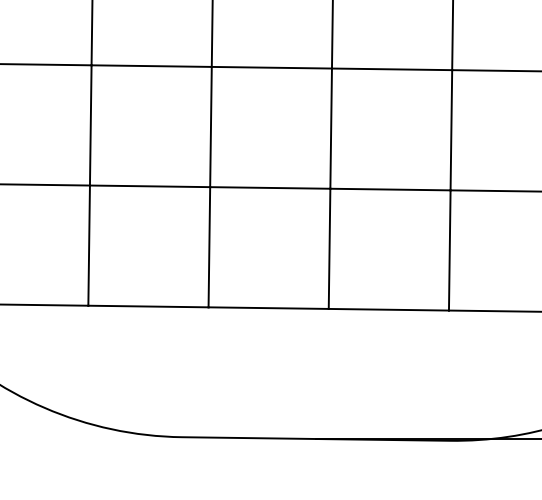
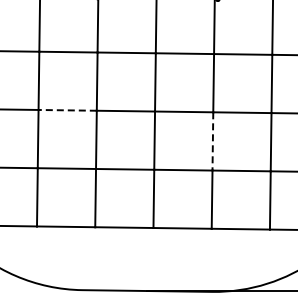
line: (151, 66) -> (67, 110), solid -> dashed
line: (450, 130) -> (212, 141), solid -> dashed

